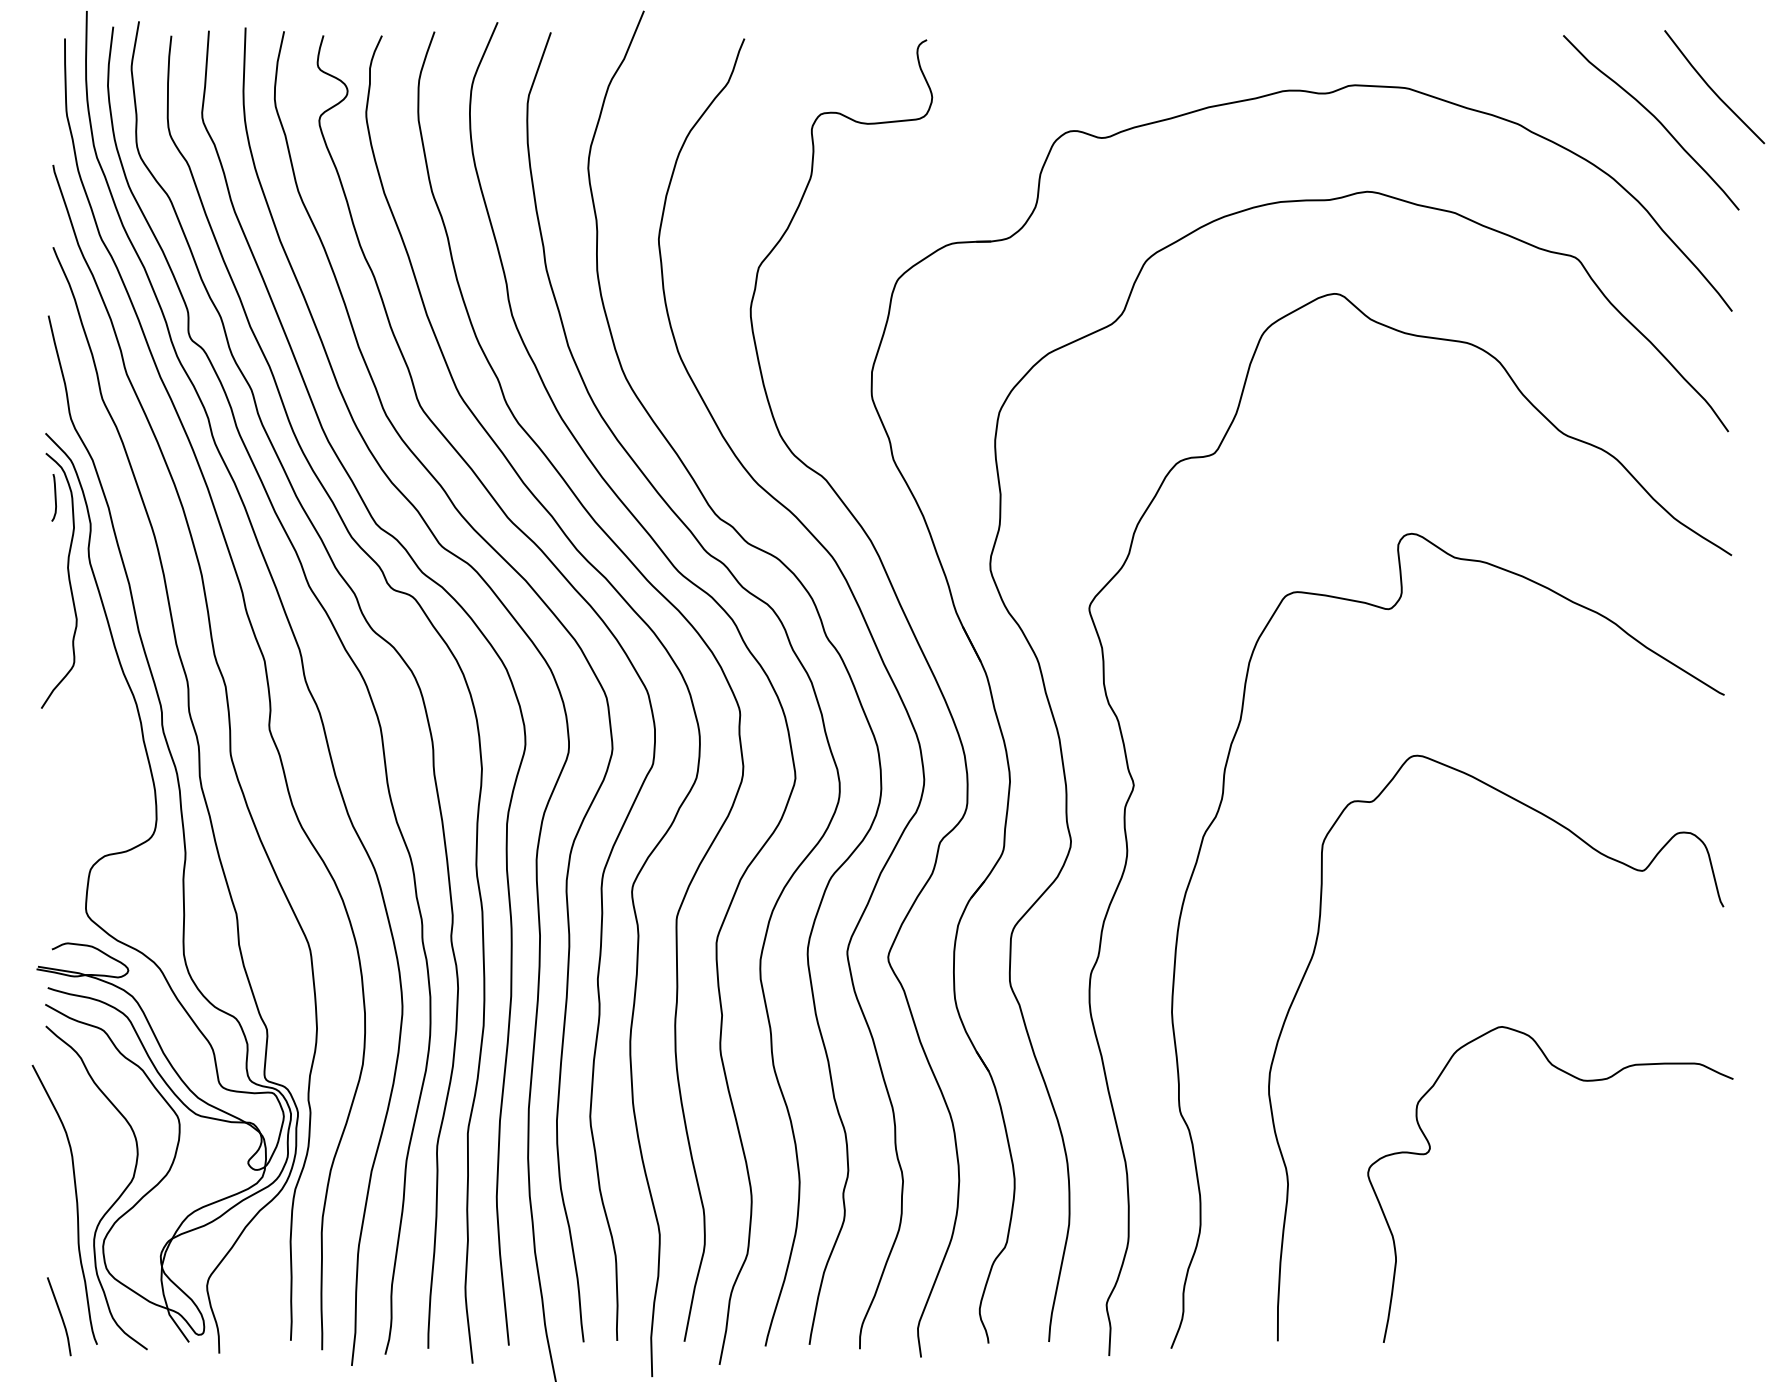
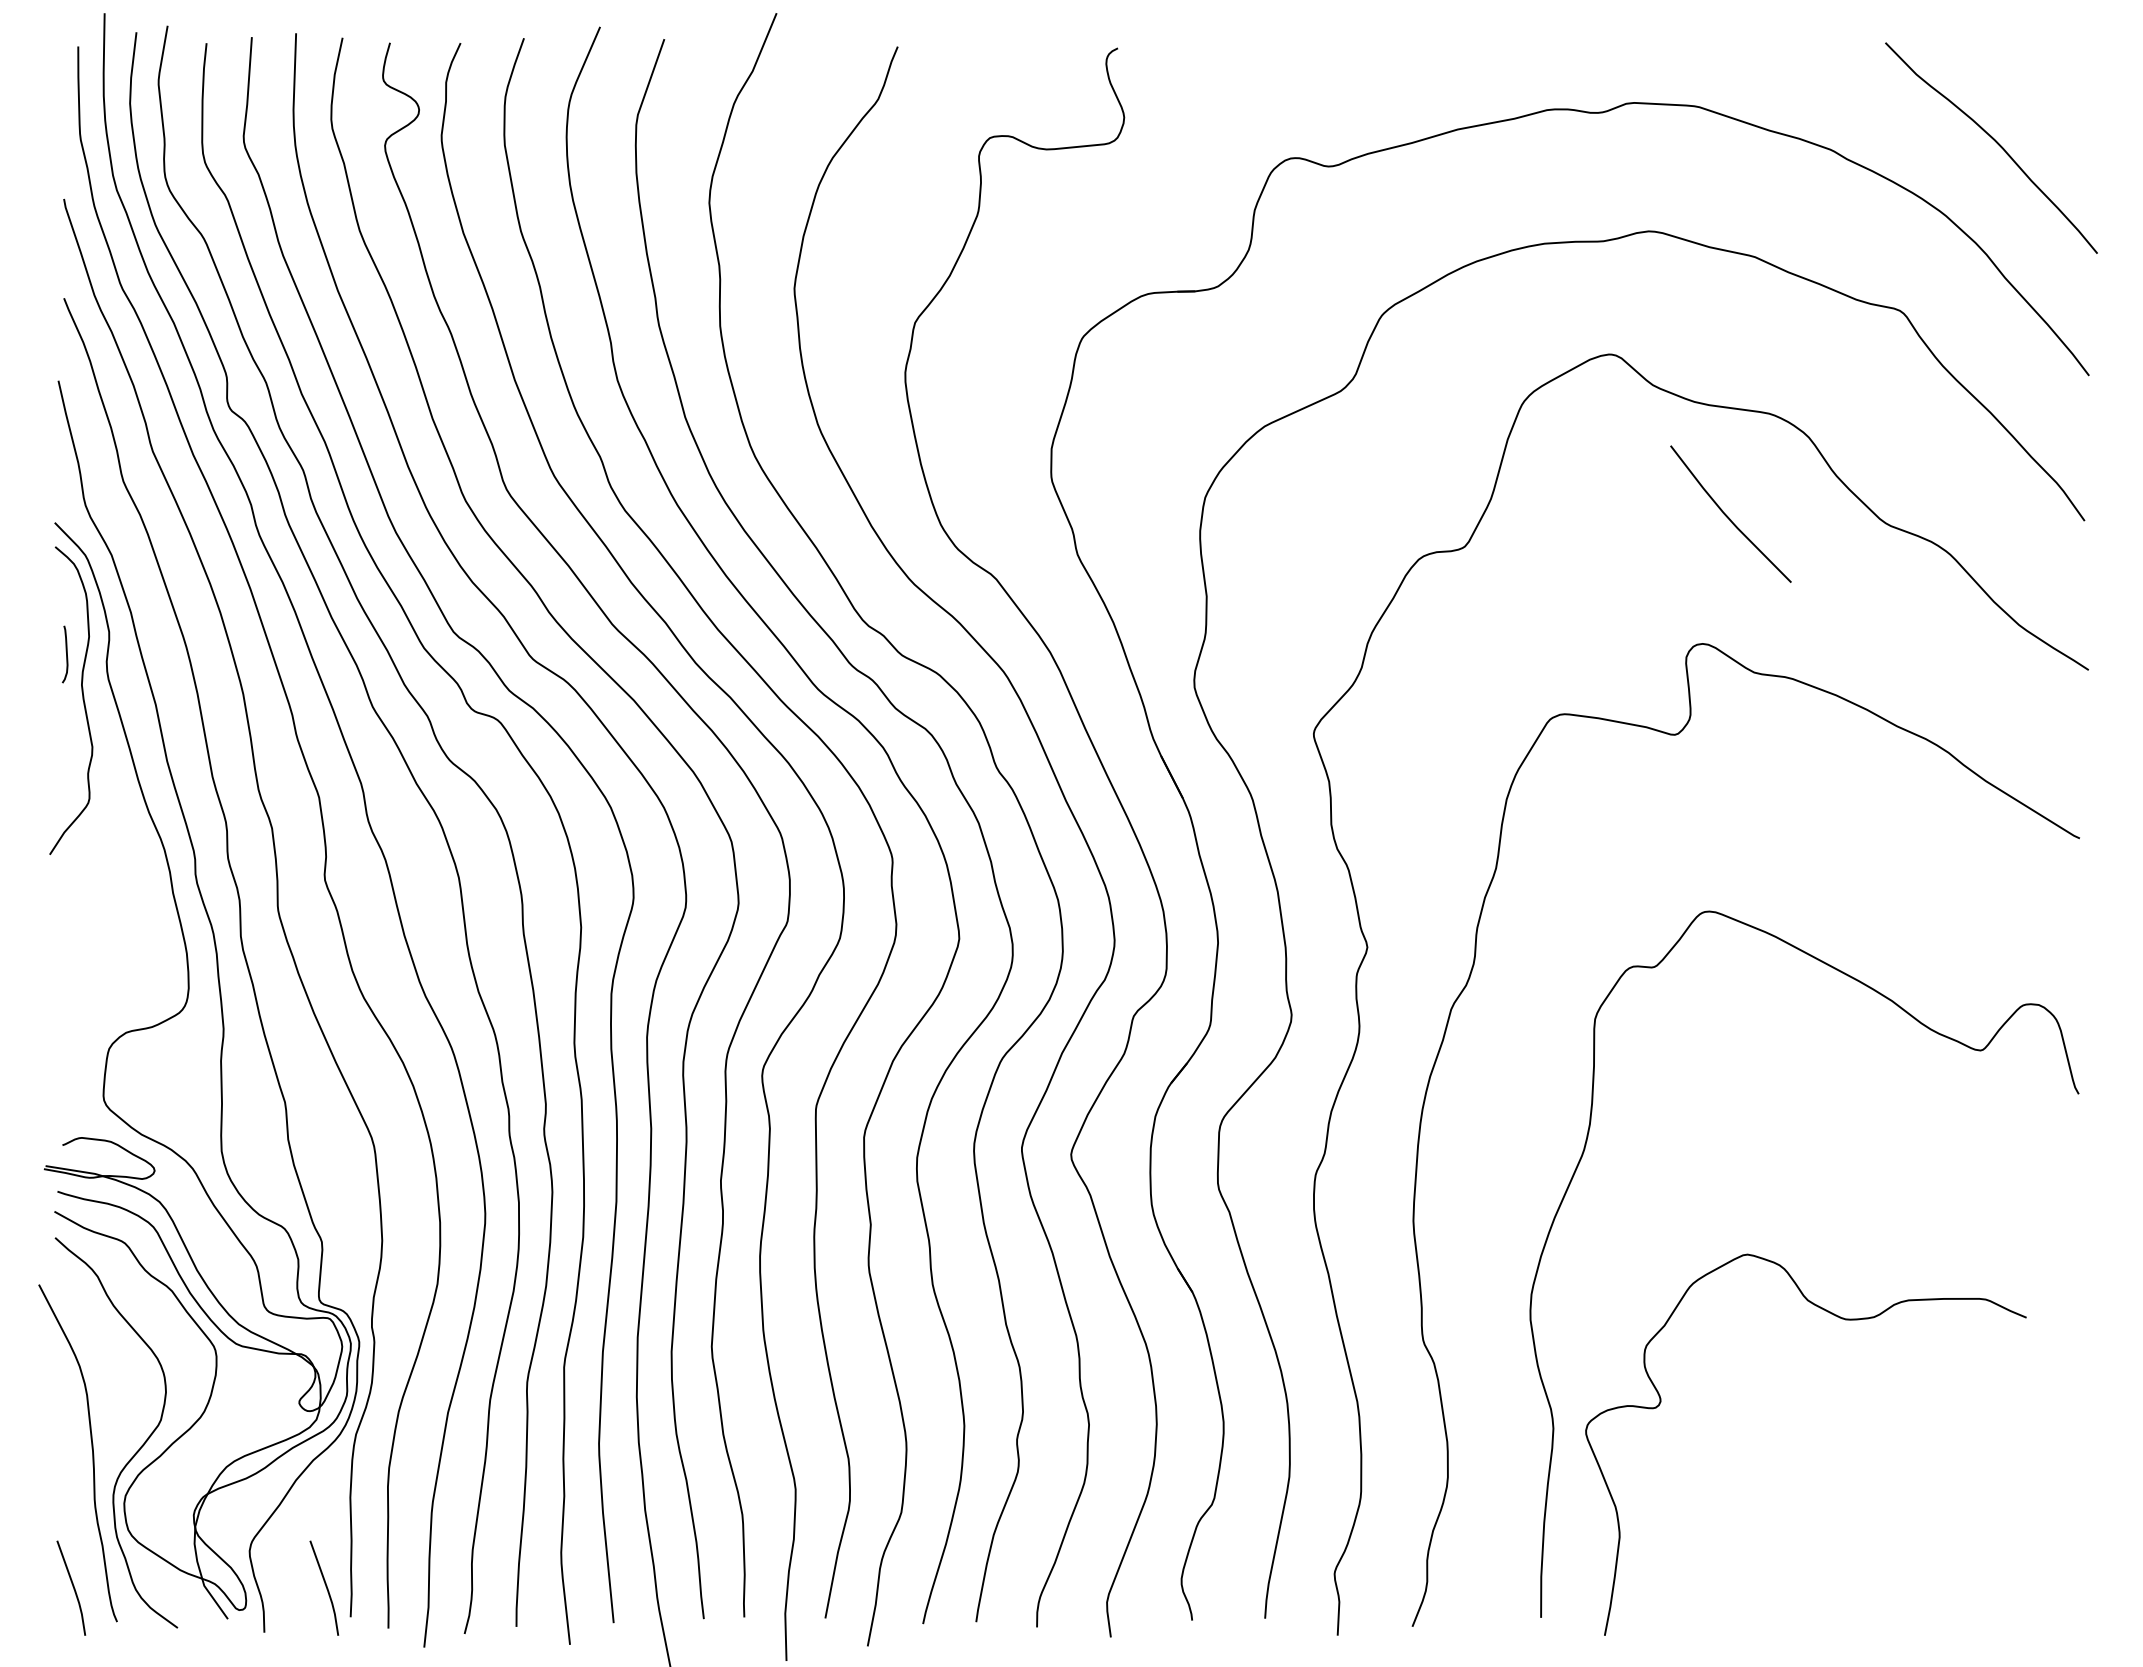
line: (1711, 88) -> (1727, 515), moved
curve: (55, 497) -> (66, 654), moved
curve: (1583, 1081) -> (1845, 1320), moved
line: (269, 1315) -> (325, 1586), added

